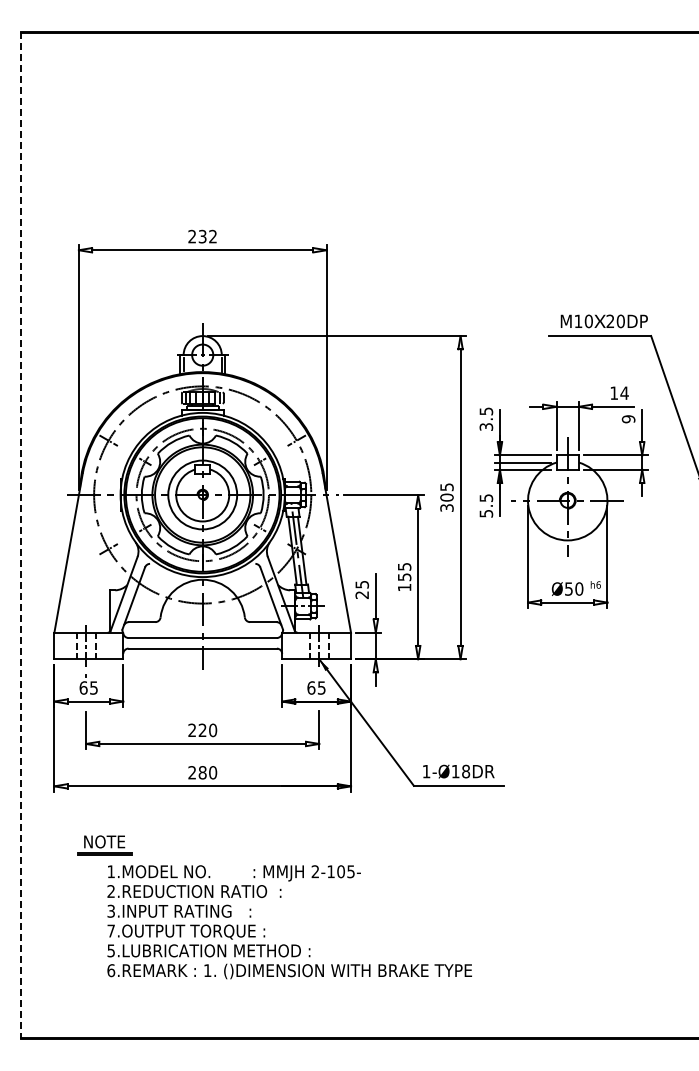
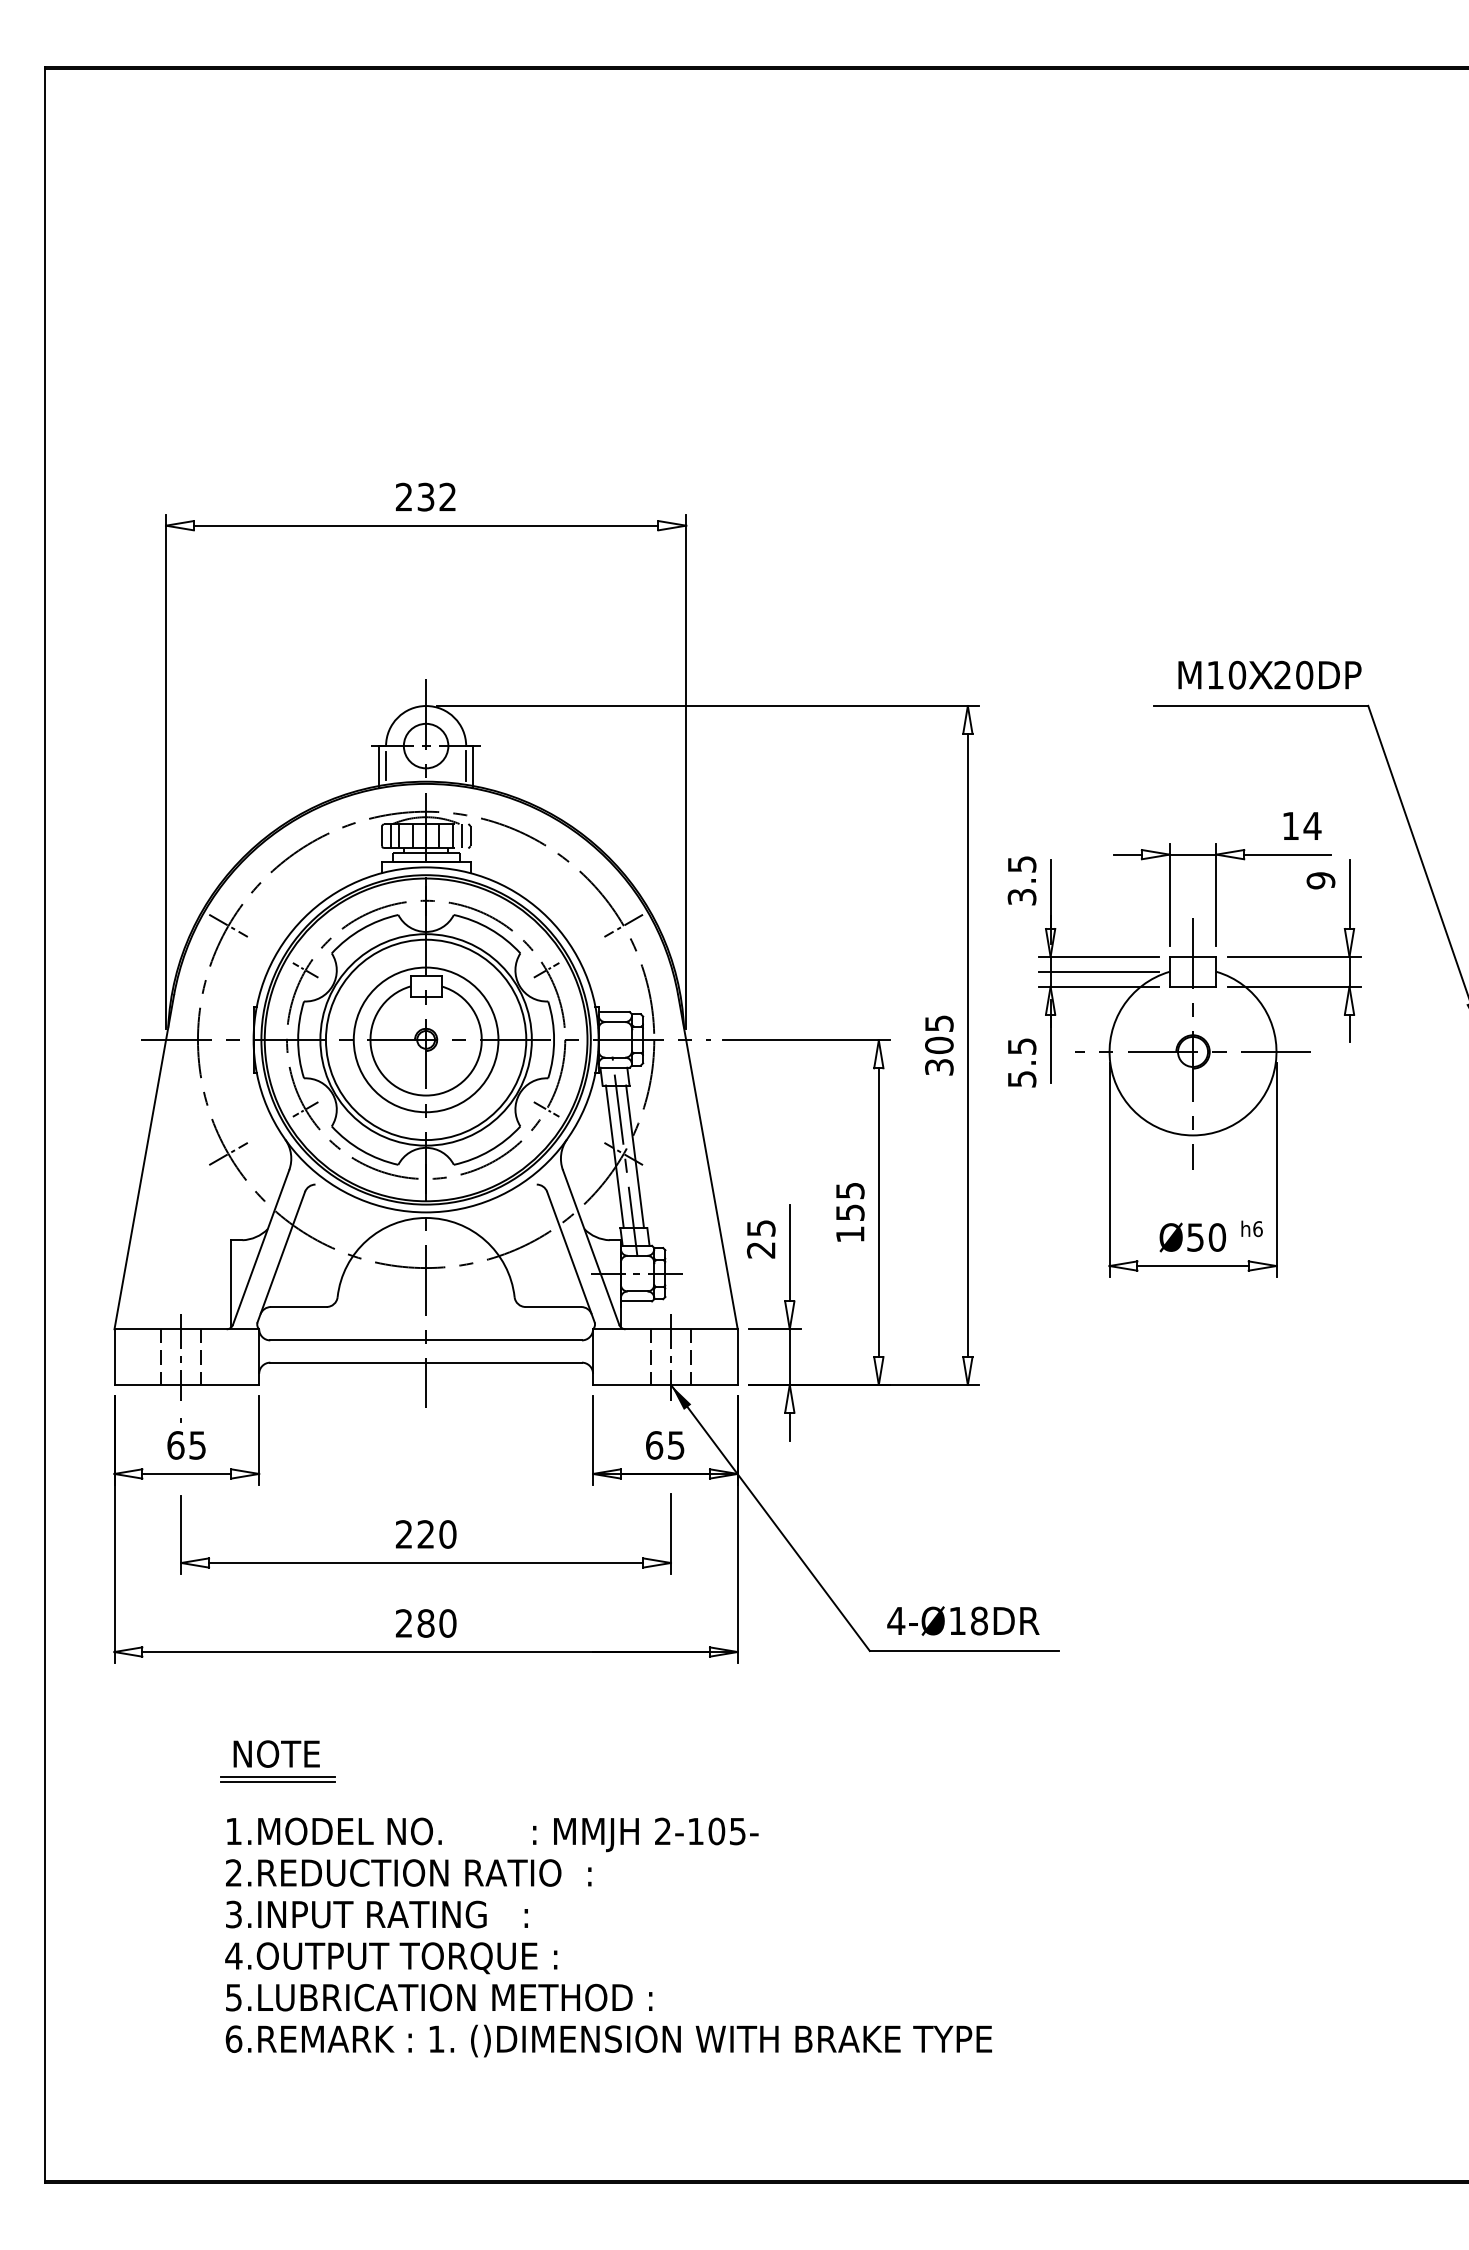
line: (21, 535) -> (45, 1125), dashed -> solid
text: (426, 771) -> (896, 1620), 1-Ø18DR -> 4-Ø18DR
part: (104, 845) -> (276, 1761), moved
text: (111, 930) -> (234, 1954), 7.OUTPUT -> 4.OUTPUT

